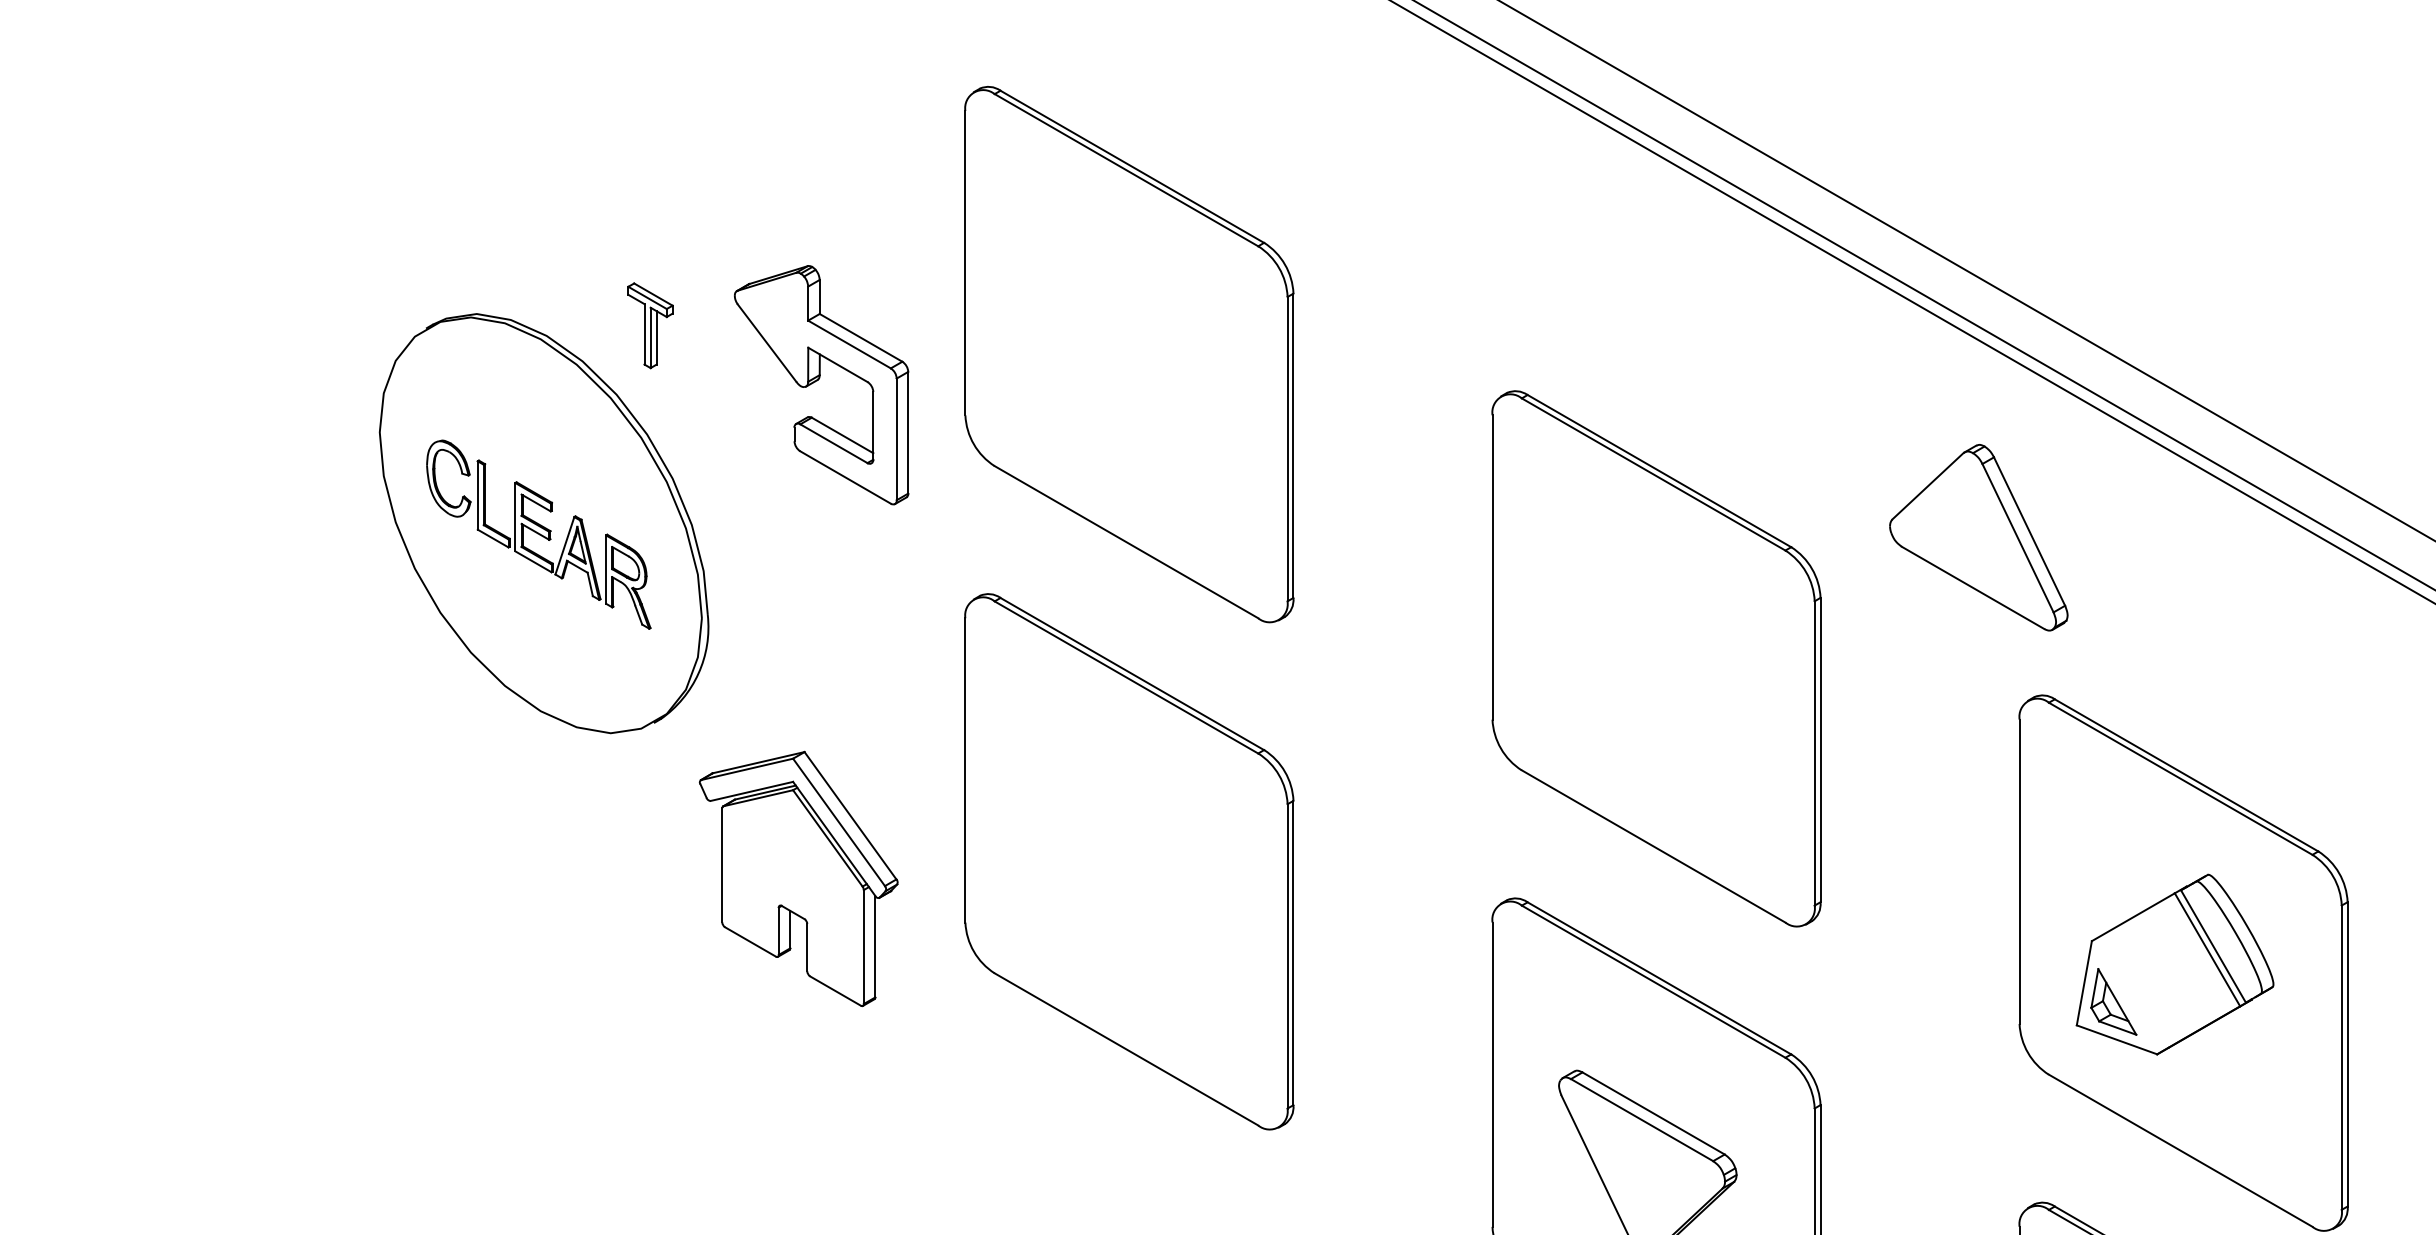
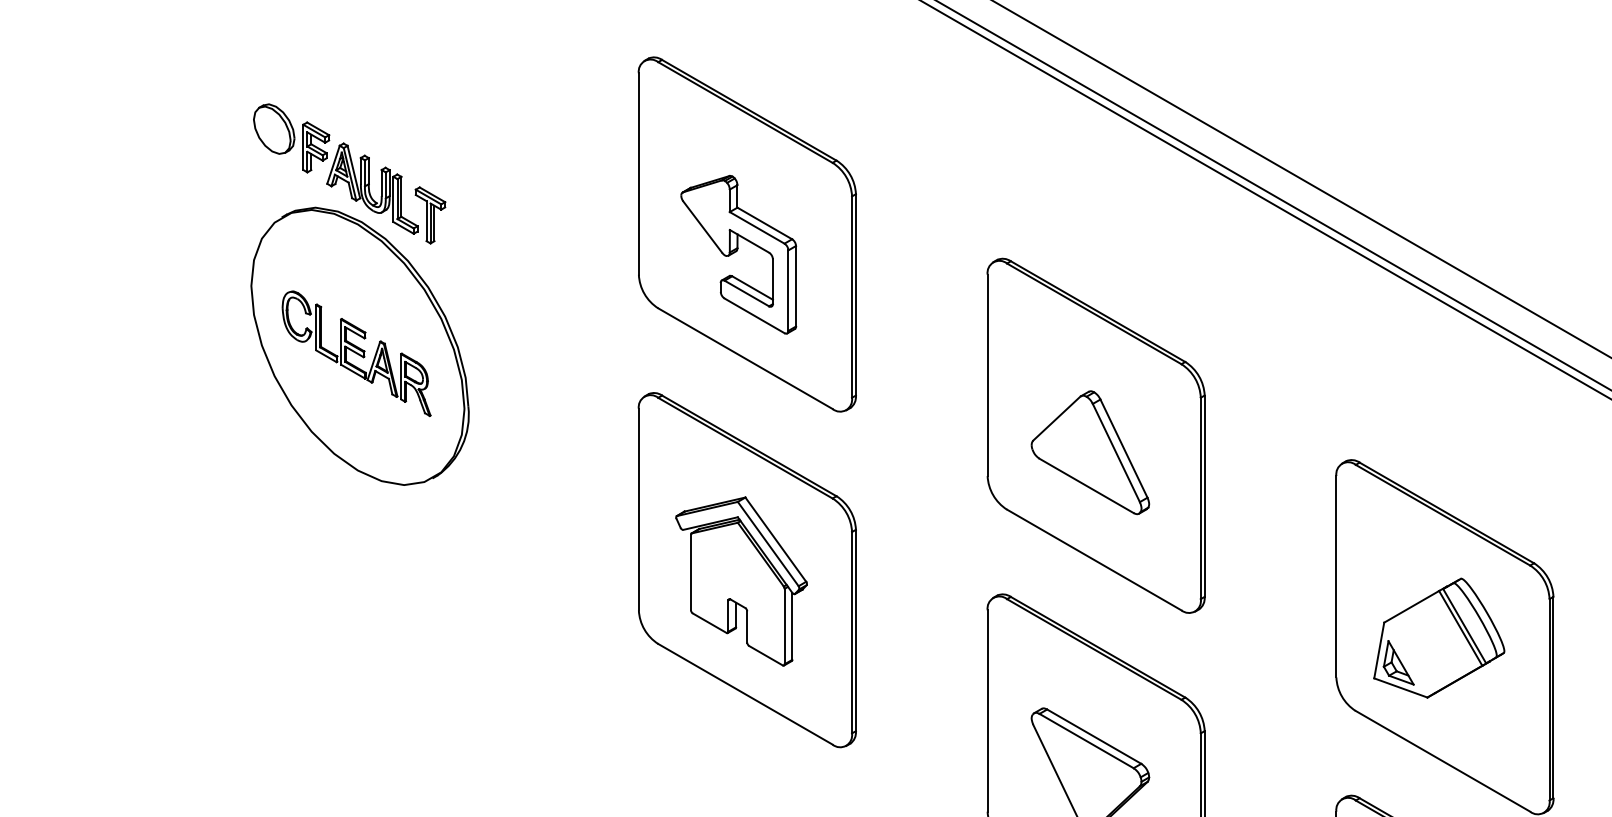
part: (506, 254) -> (335, 168), added
part: (821, 384) -> (738, 254), moved
part: (1978, 537) -> (1090, 452), moved
part: (798, 878) -> (741, 581), moved

